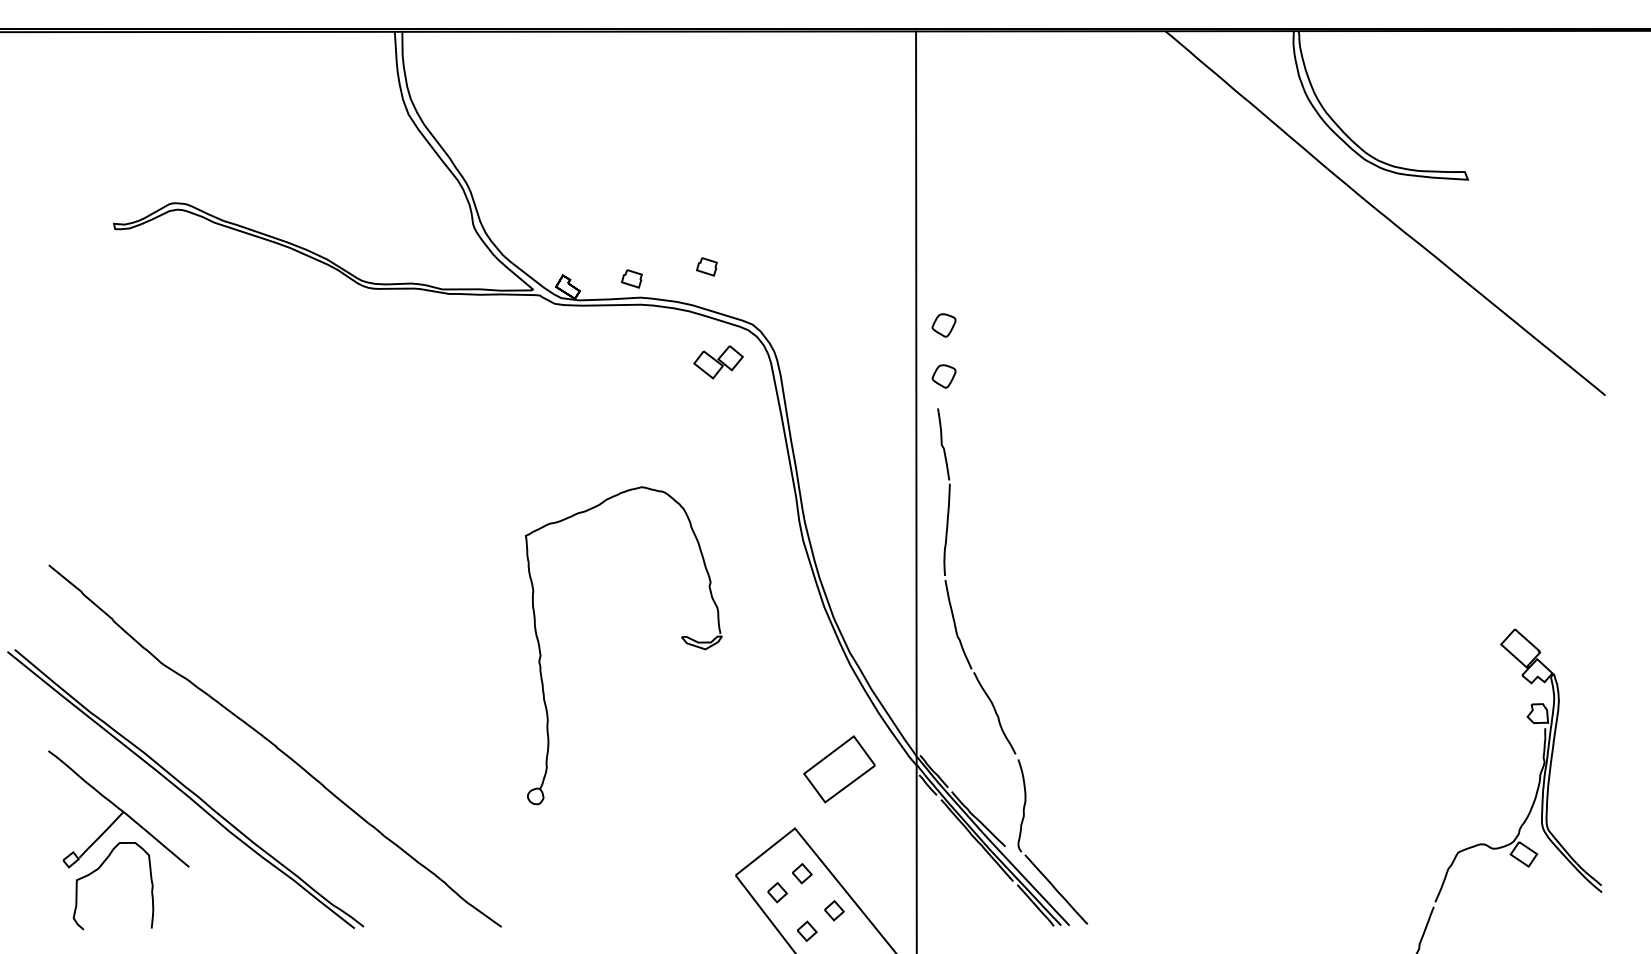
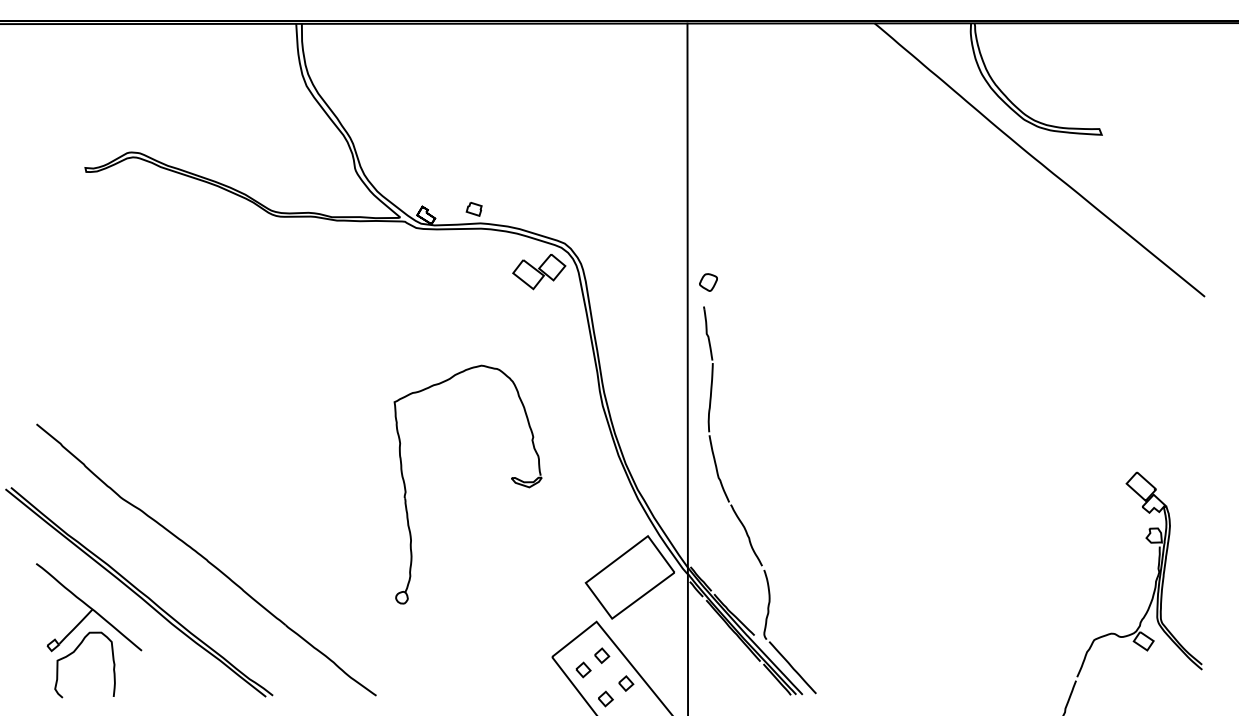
part: (706, 266) -> (530, 199), removed
part: (943, 325) -> (708, 244), removed
part: (718, 362) -> (539, 272), size x1.43
part: (839, 769) -> (630, 577), size x1.67

